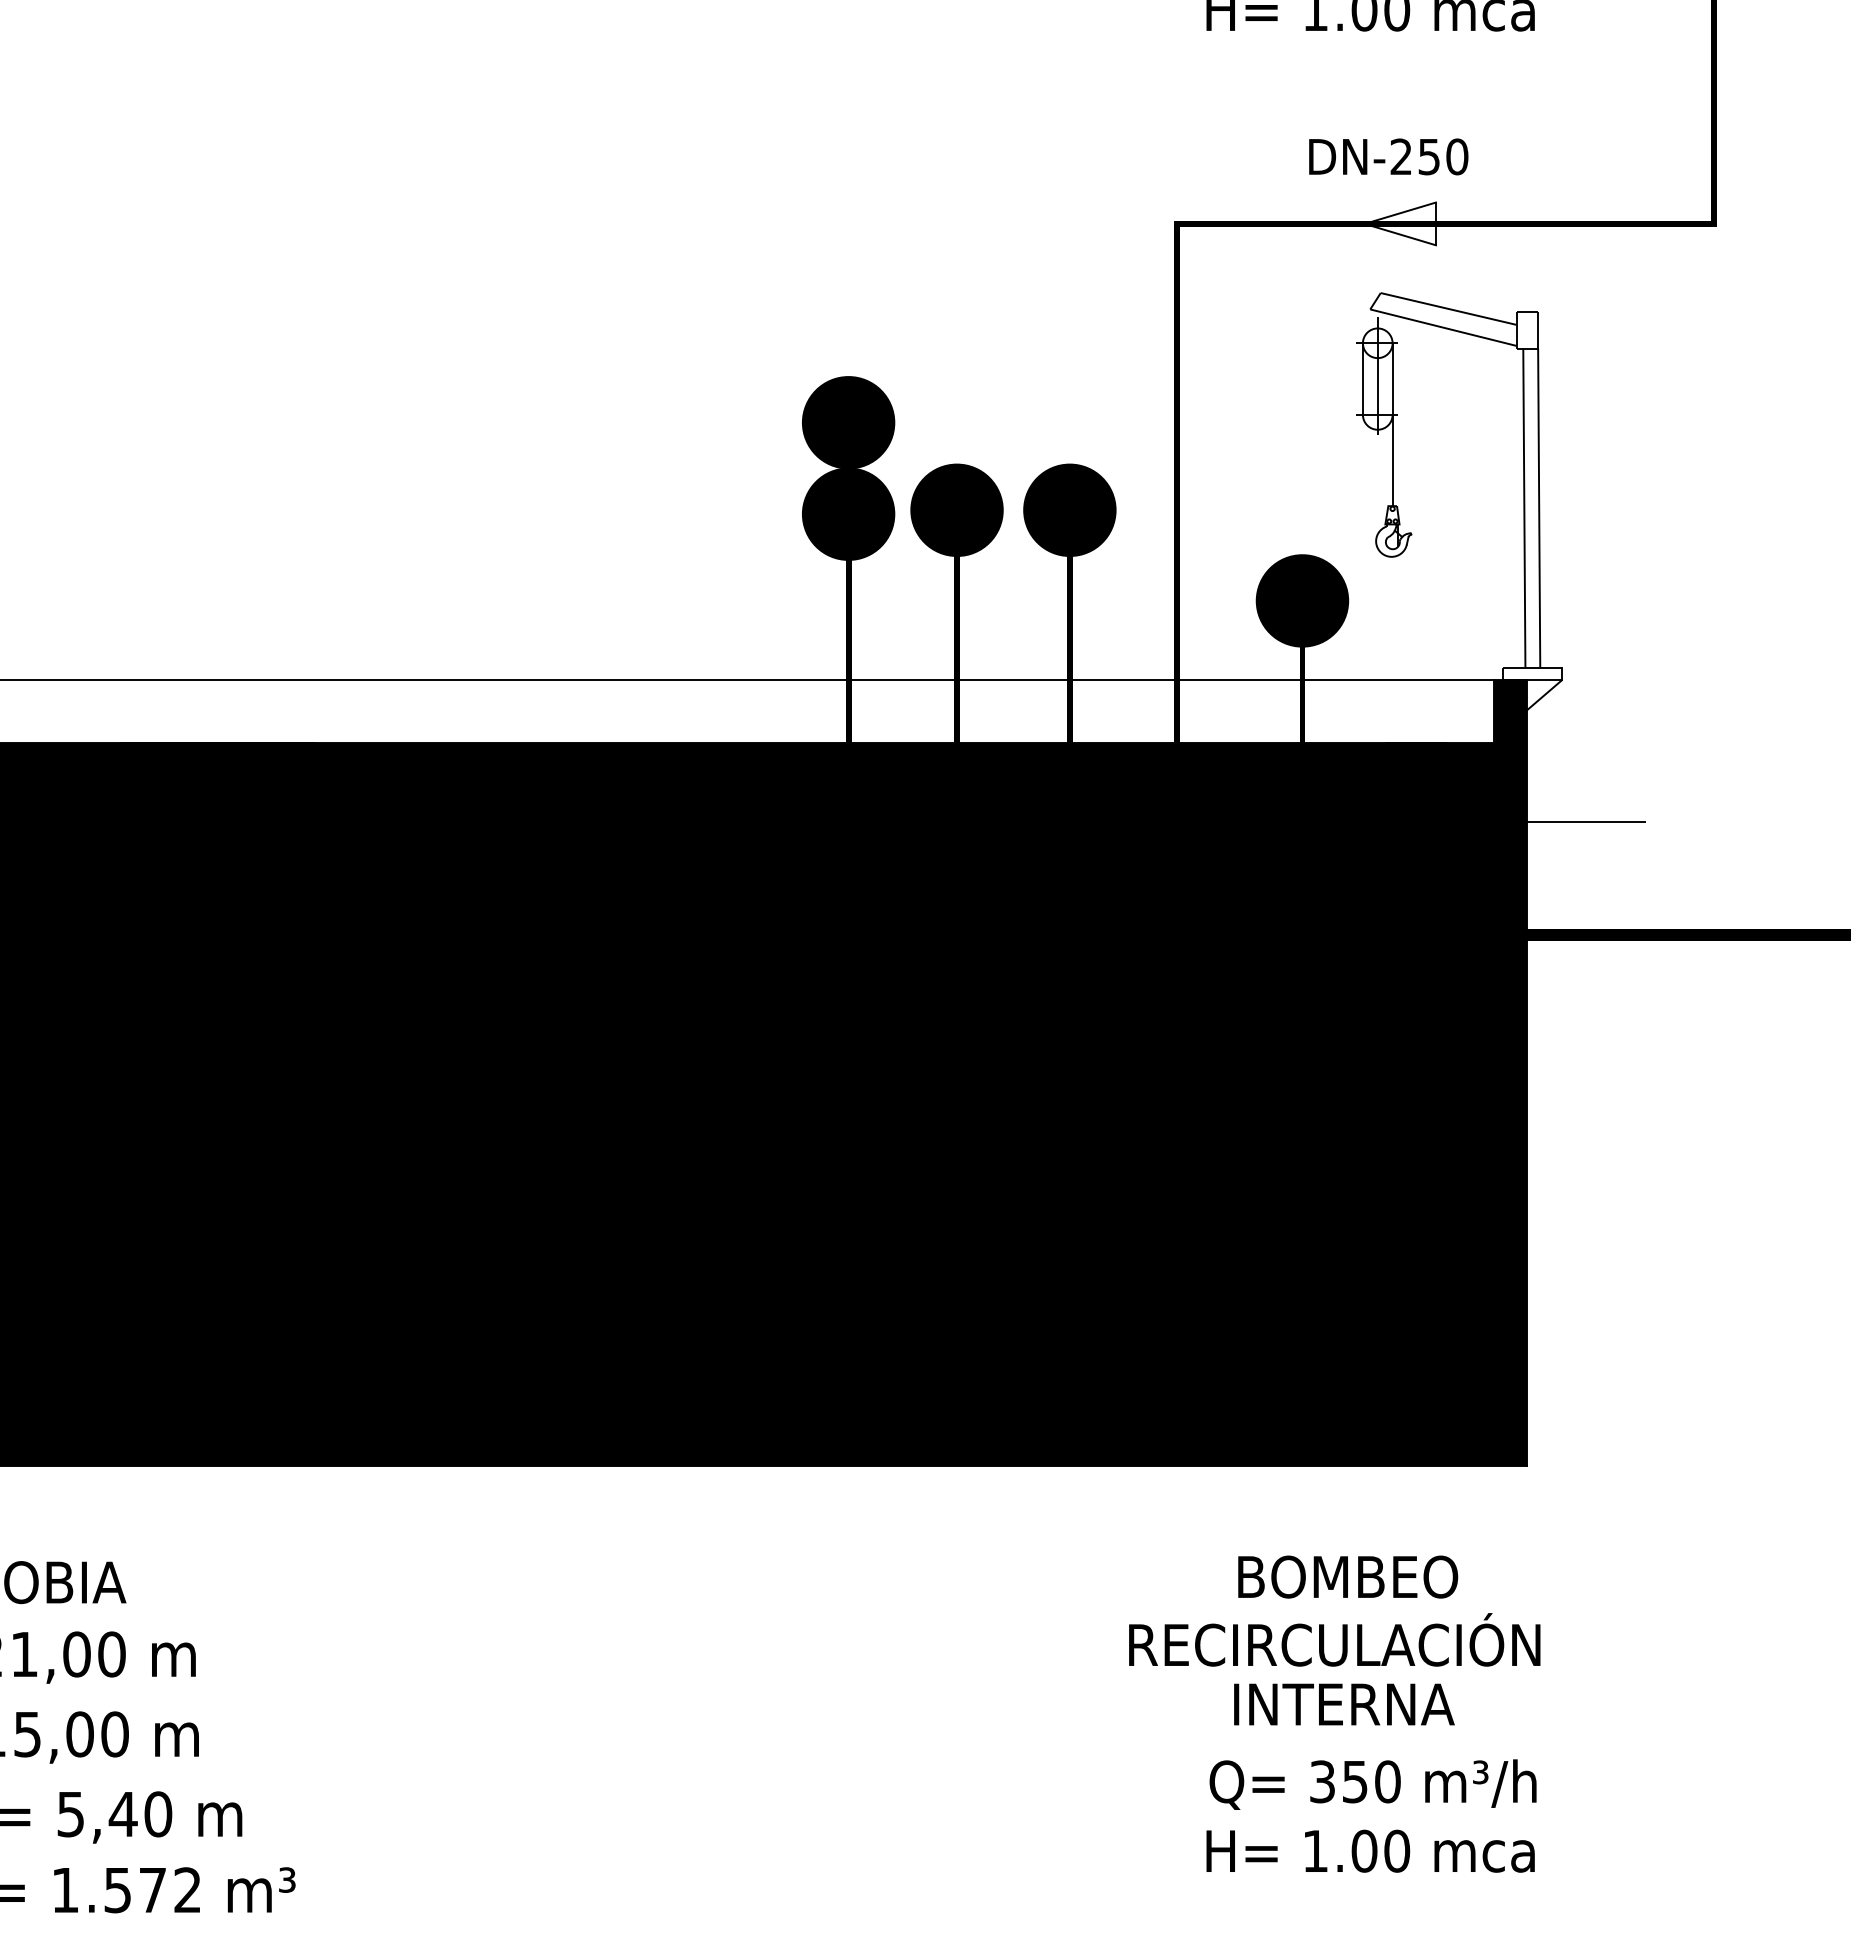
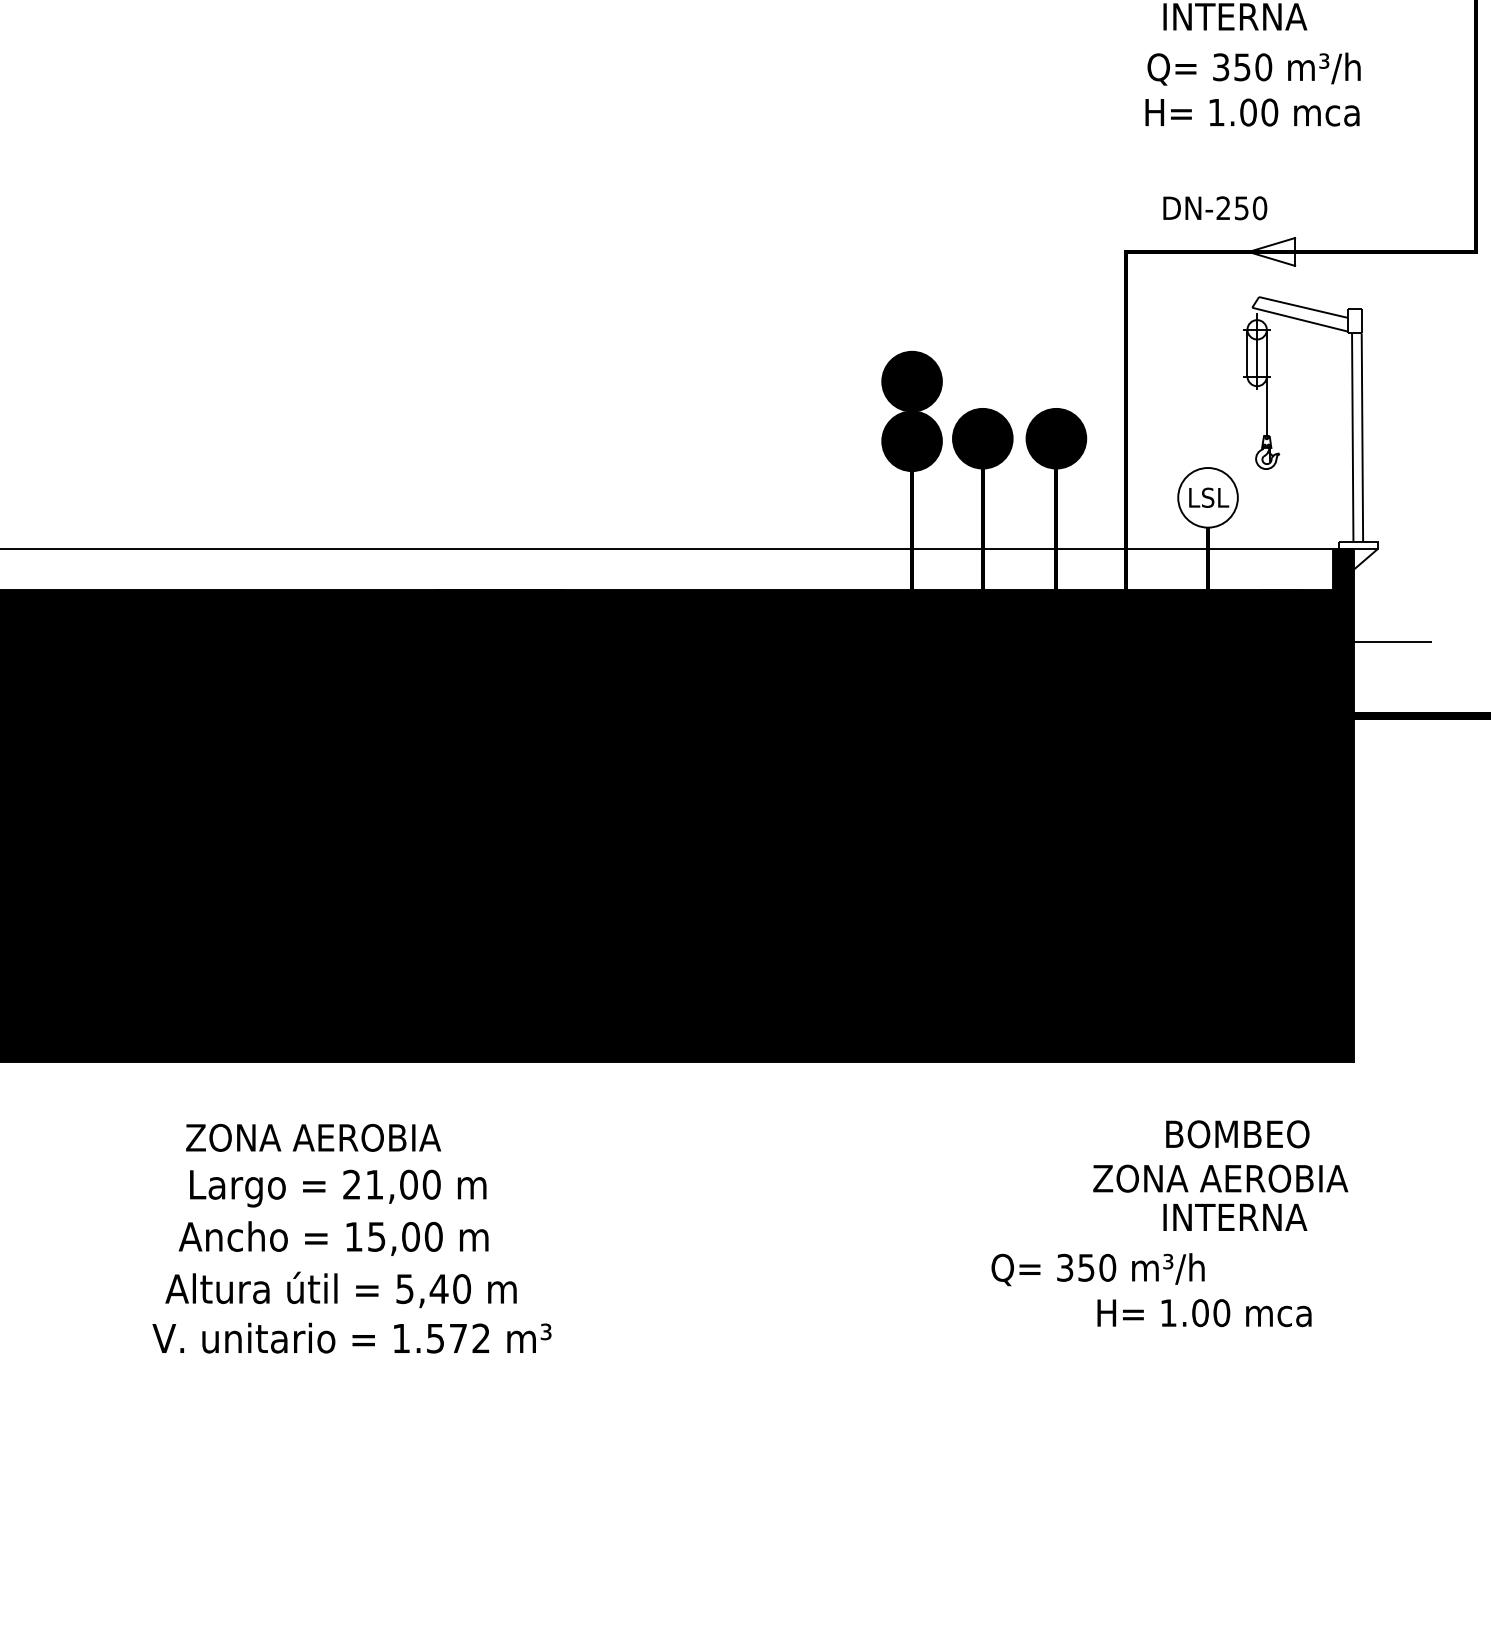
text: (1389, 157) -> (1215, 208), moved
fill: (1301, 600) -> (1207, 497), removed
text: (1333, 1638) -> (1228, 1174), RECIRCULACIÓN -> ZONA AEROBIA
text: (1372, 1784) -> (1097, 1269), moved
text: (1370, 1851) -> (1204, 1313), moved

